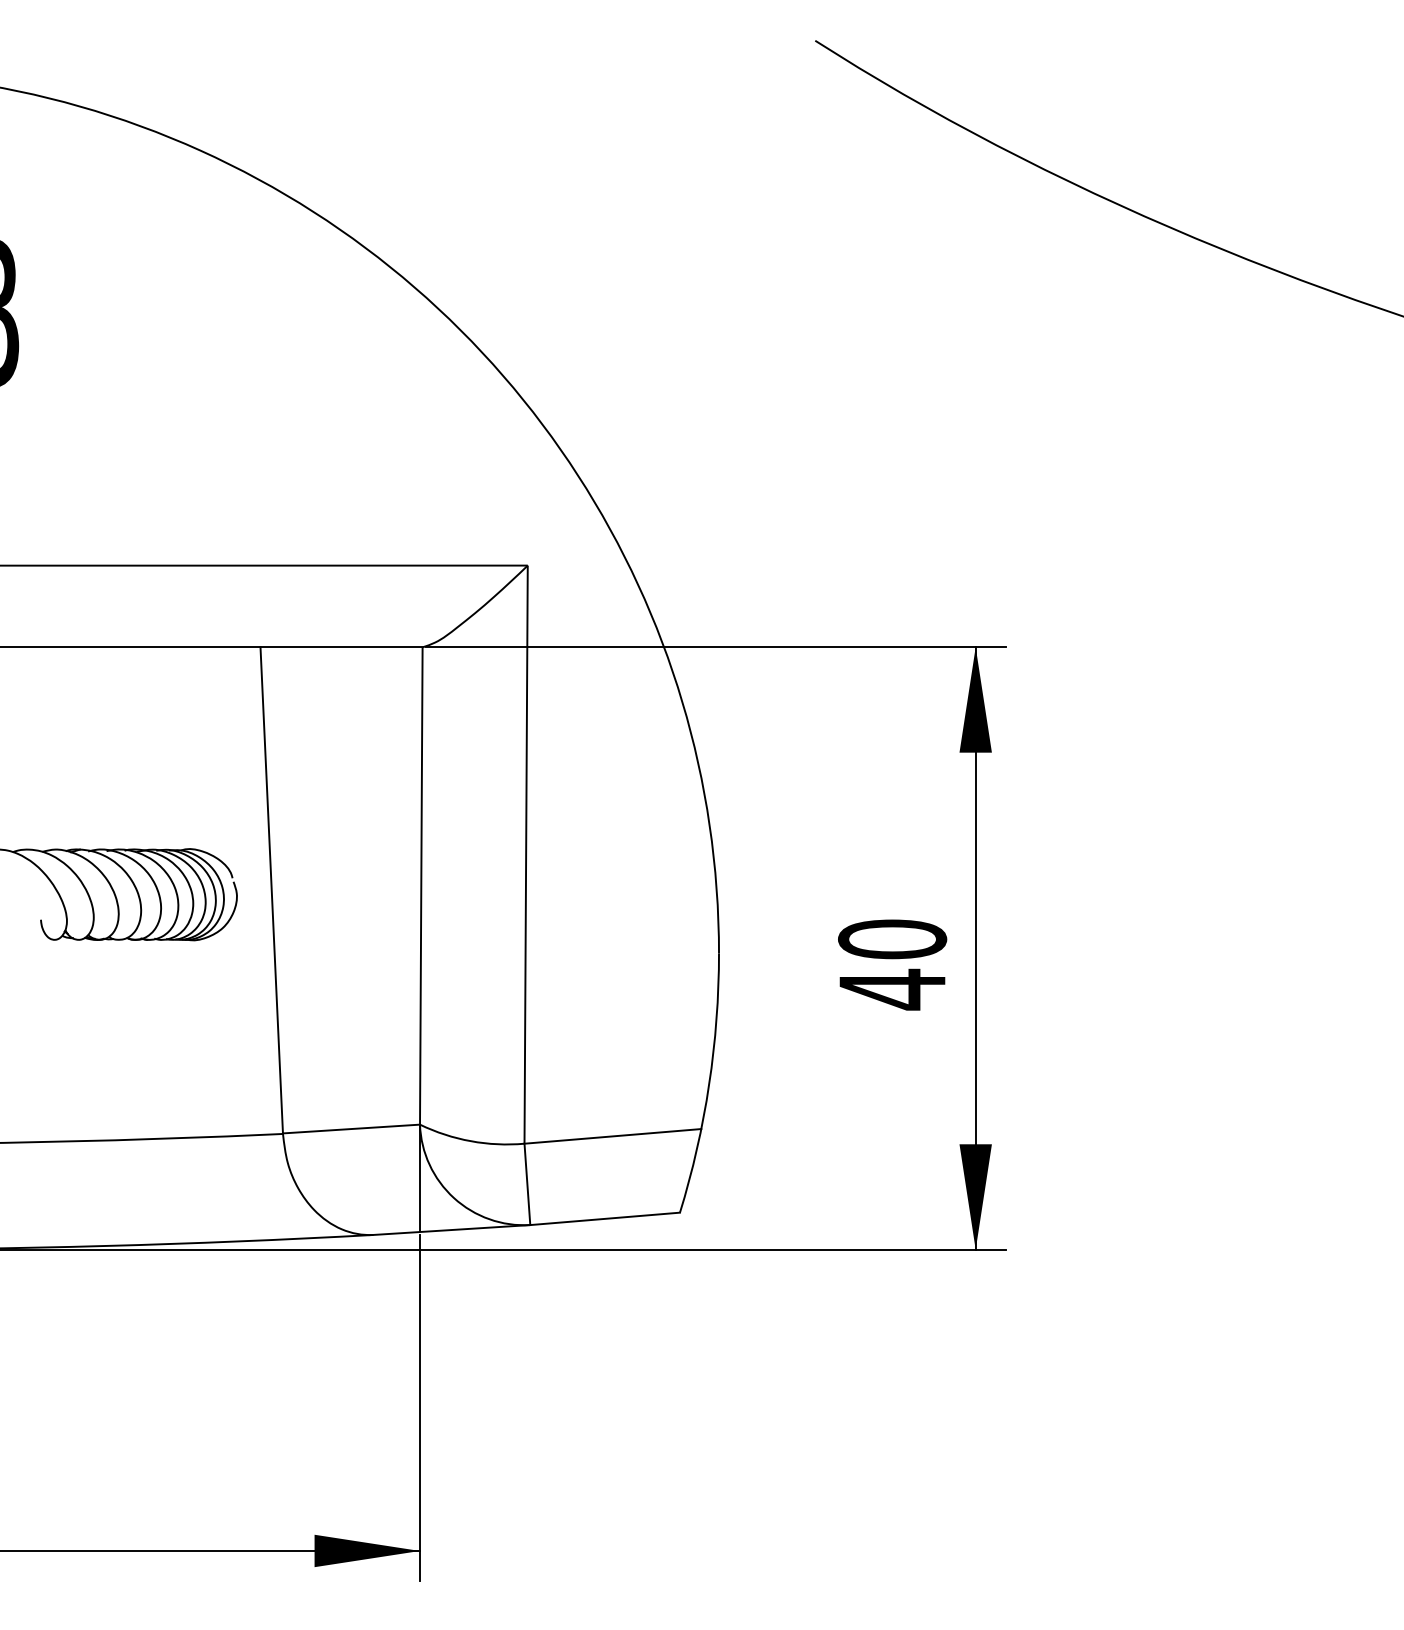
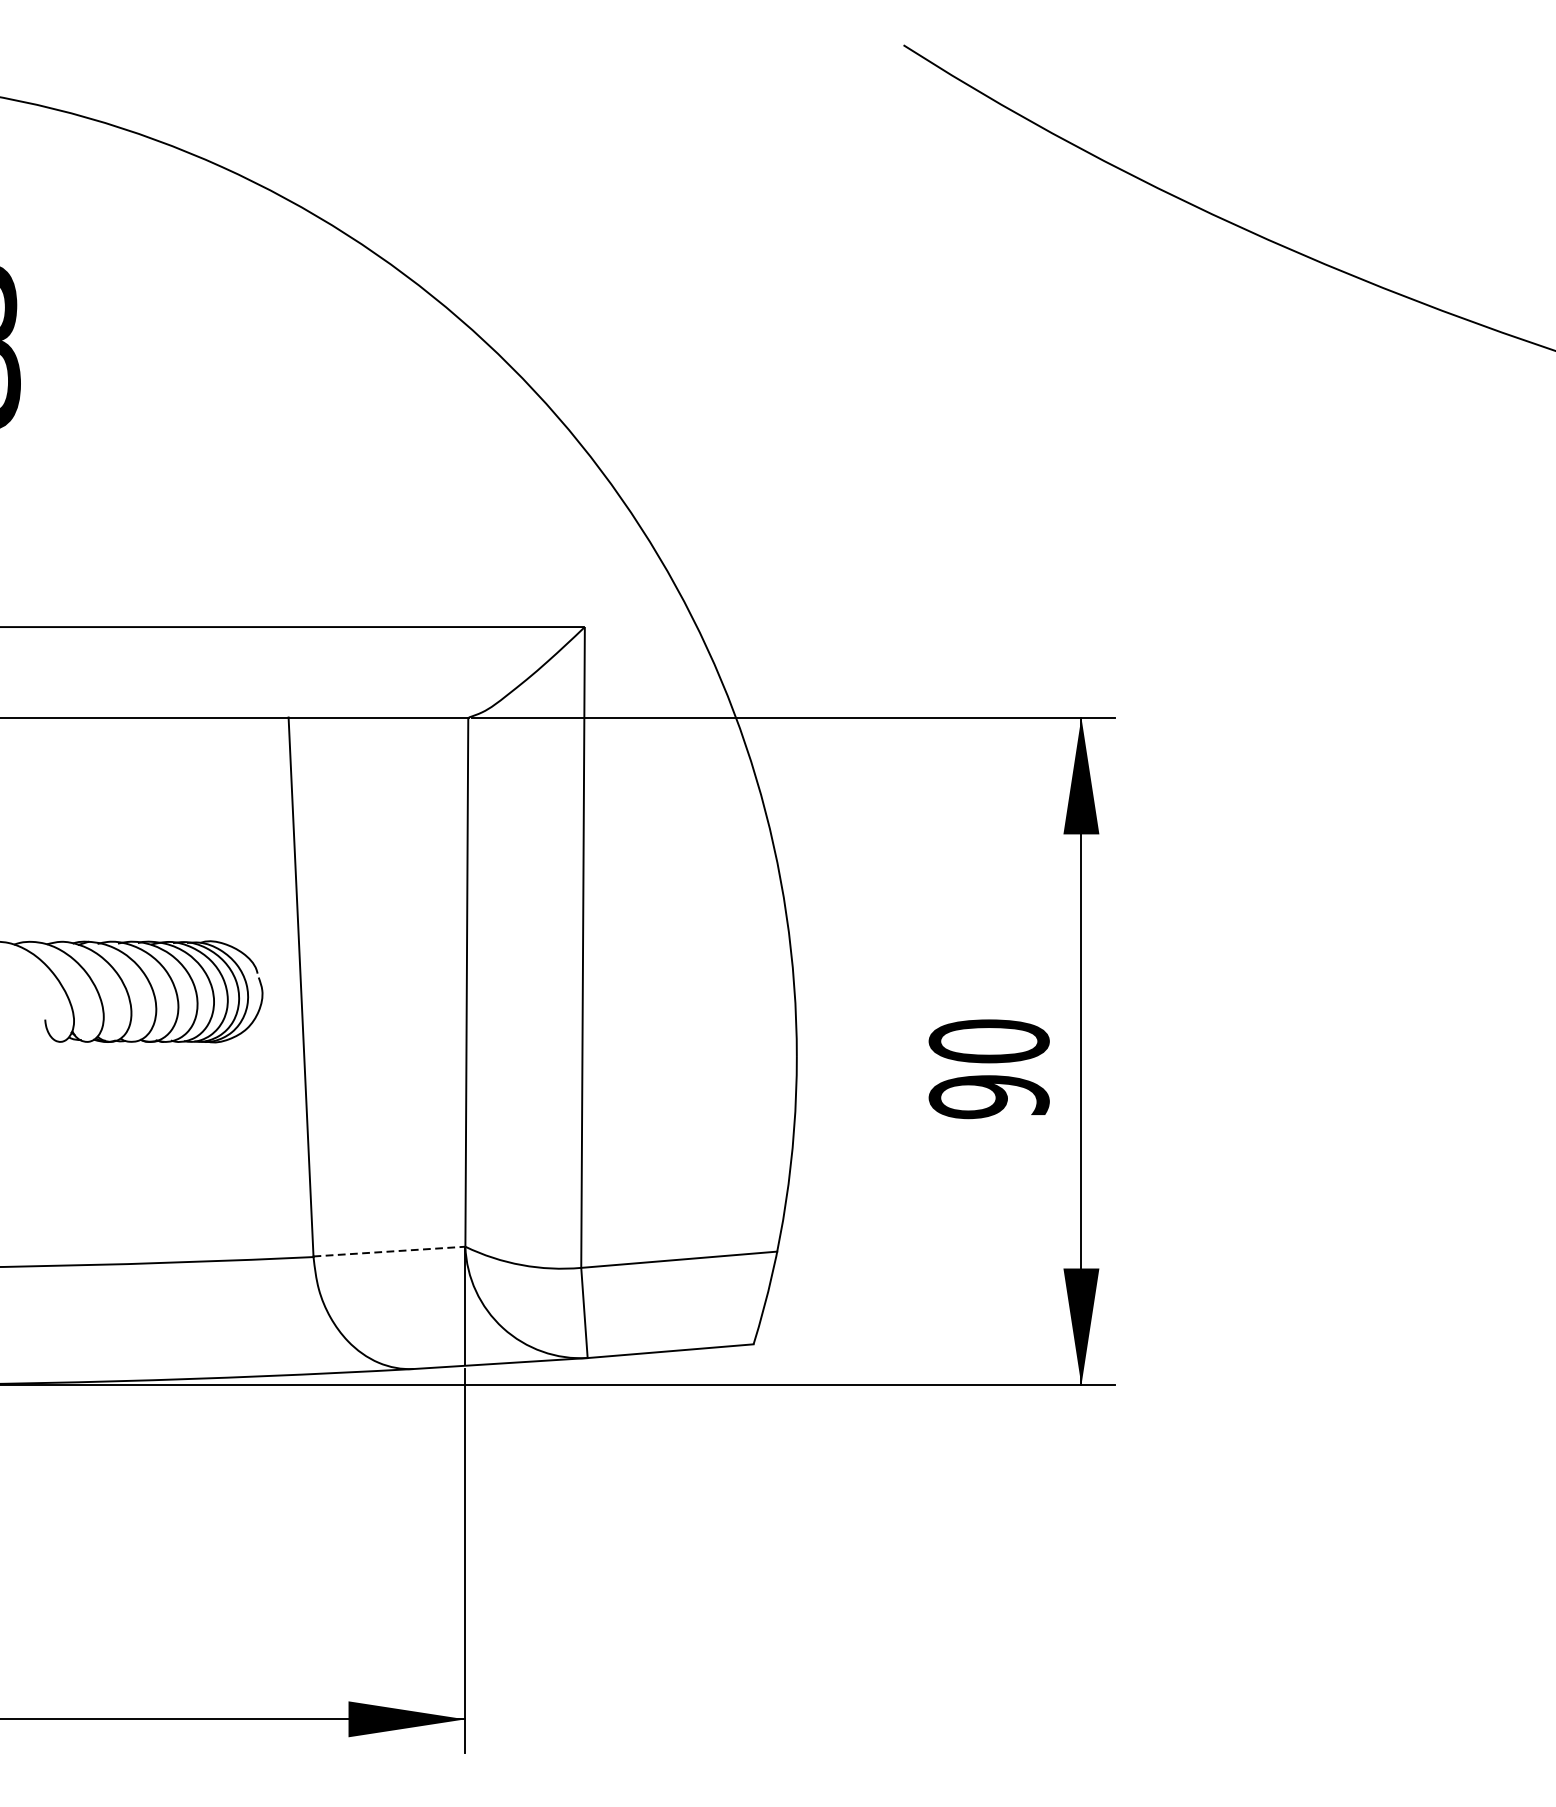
text: (892, 989) -> (989, 1096), 40 -> 90
line: (351, 1129) -> (389, 1252), solid -> dashed

